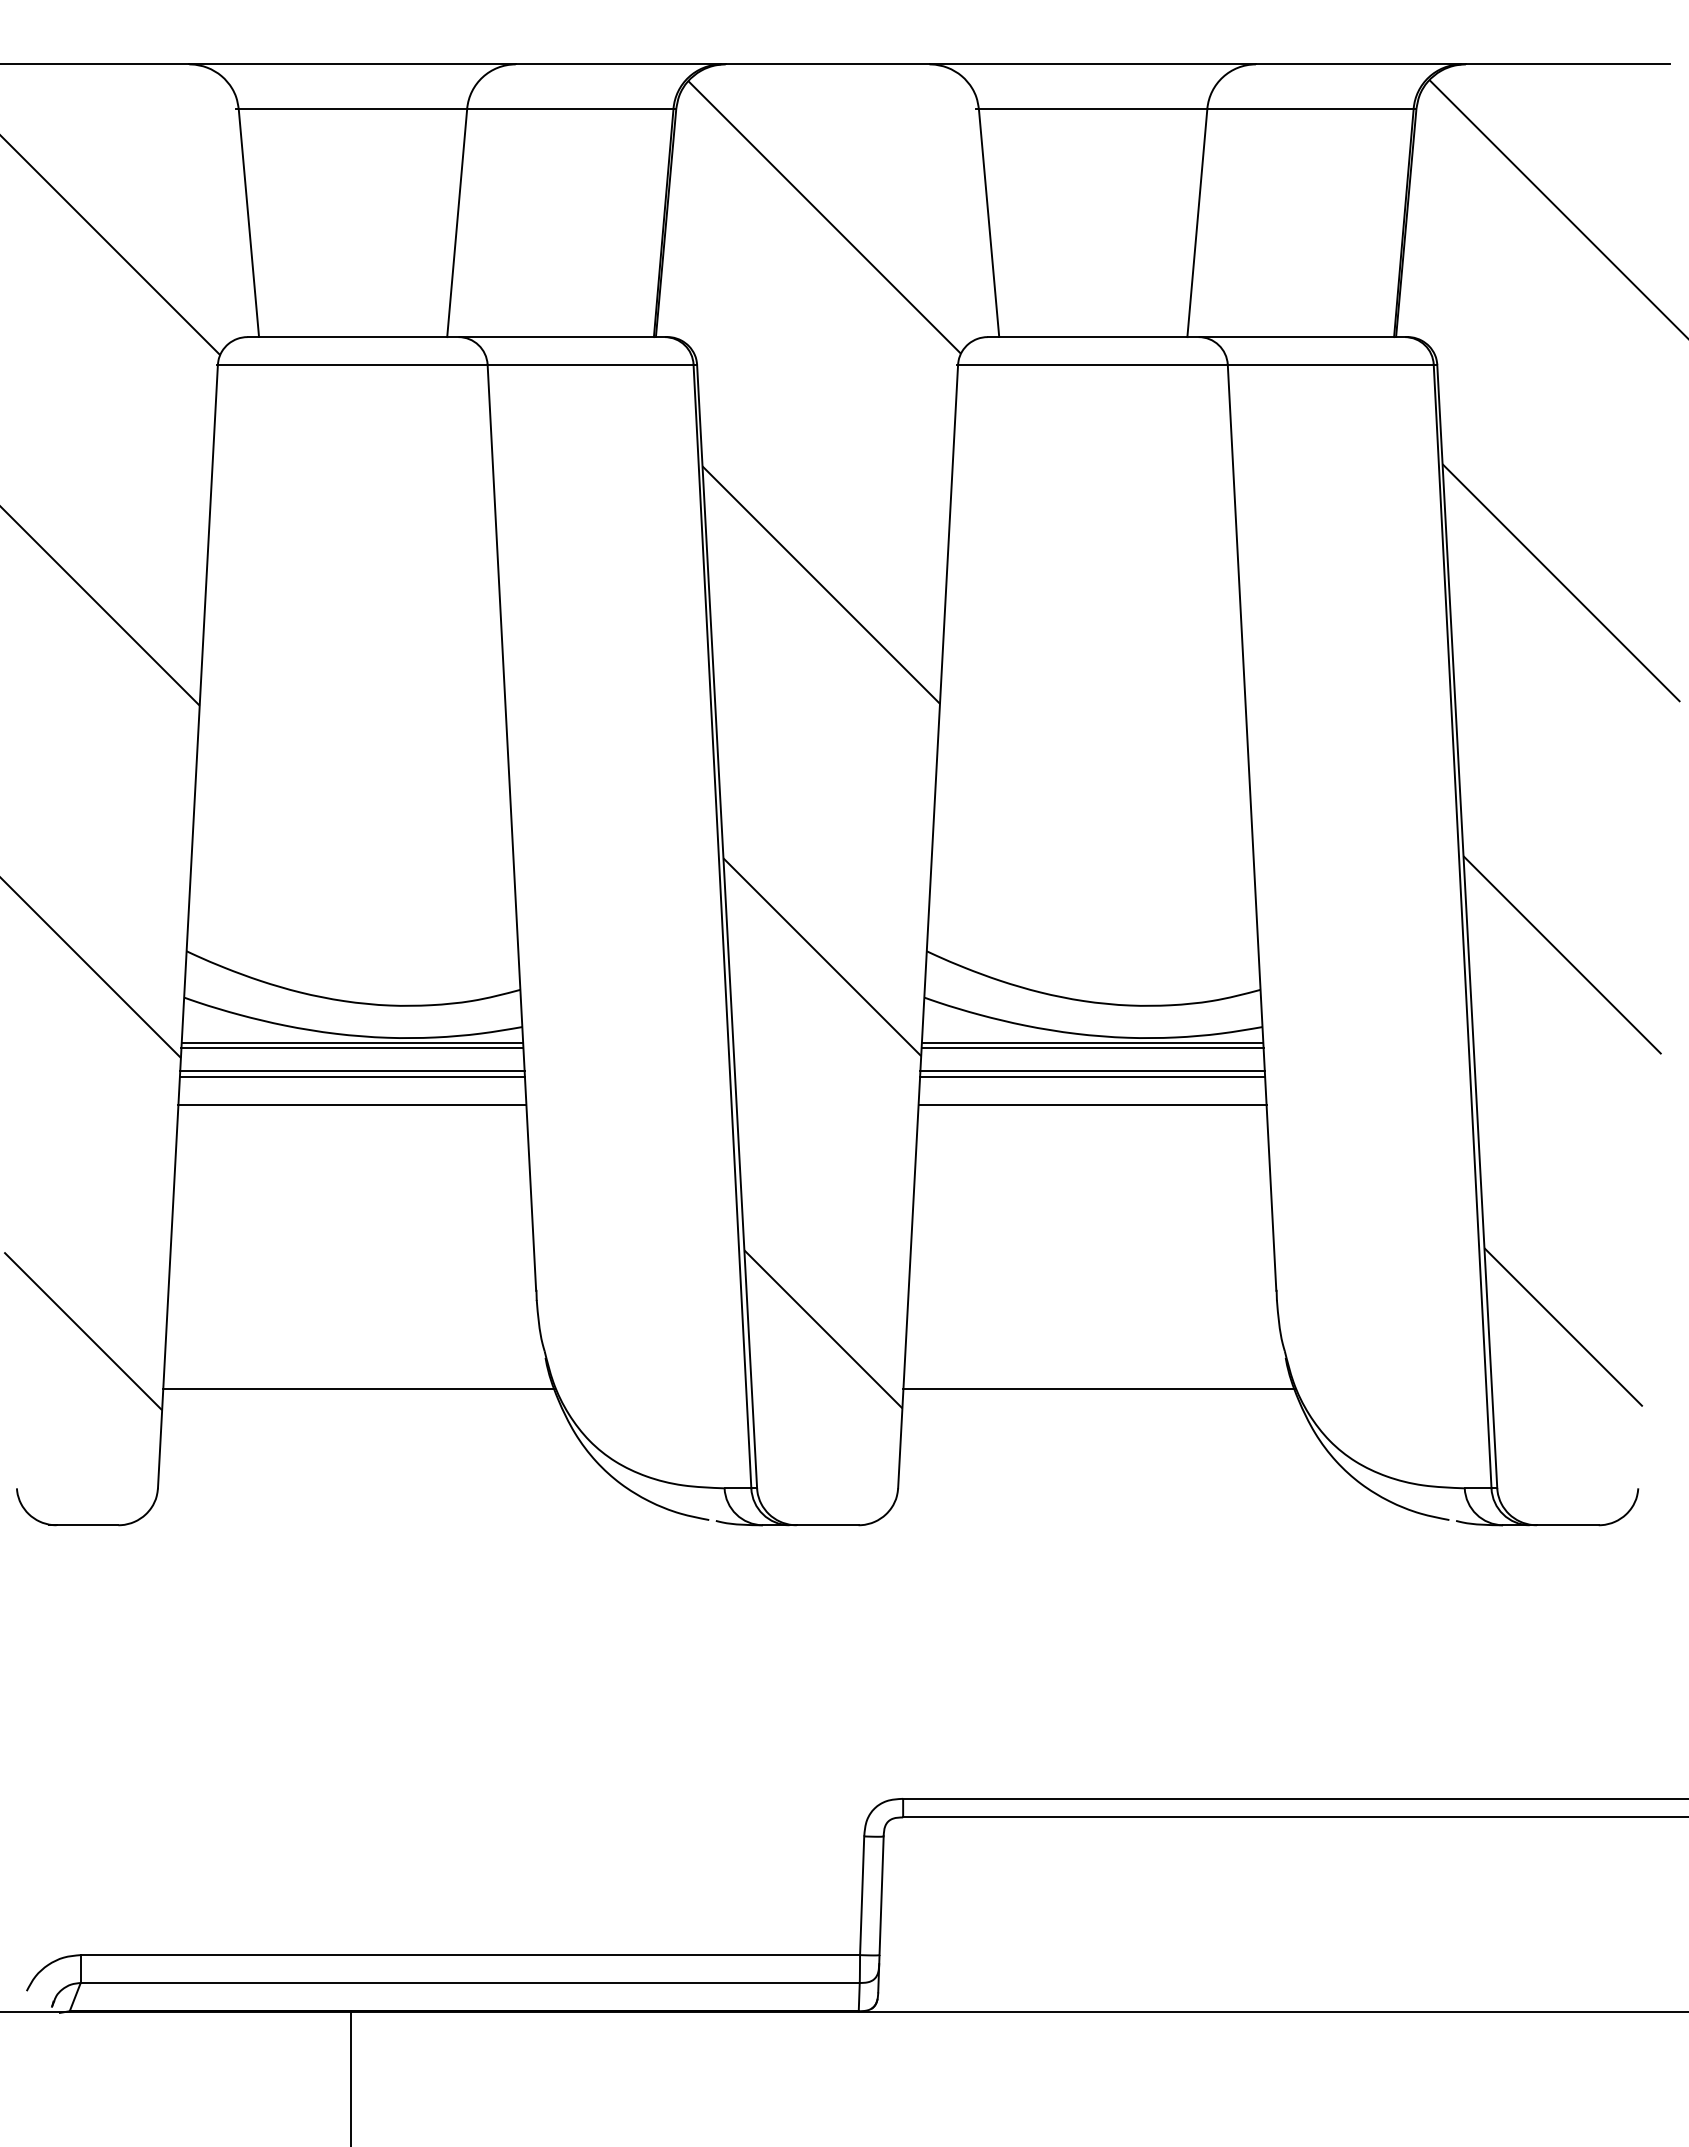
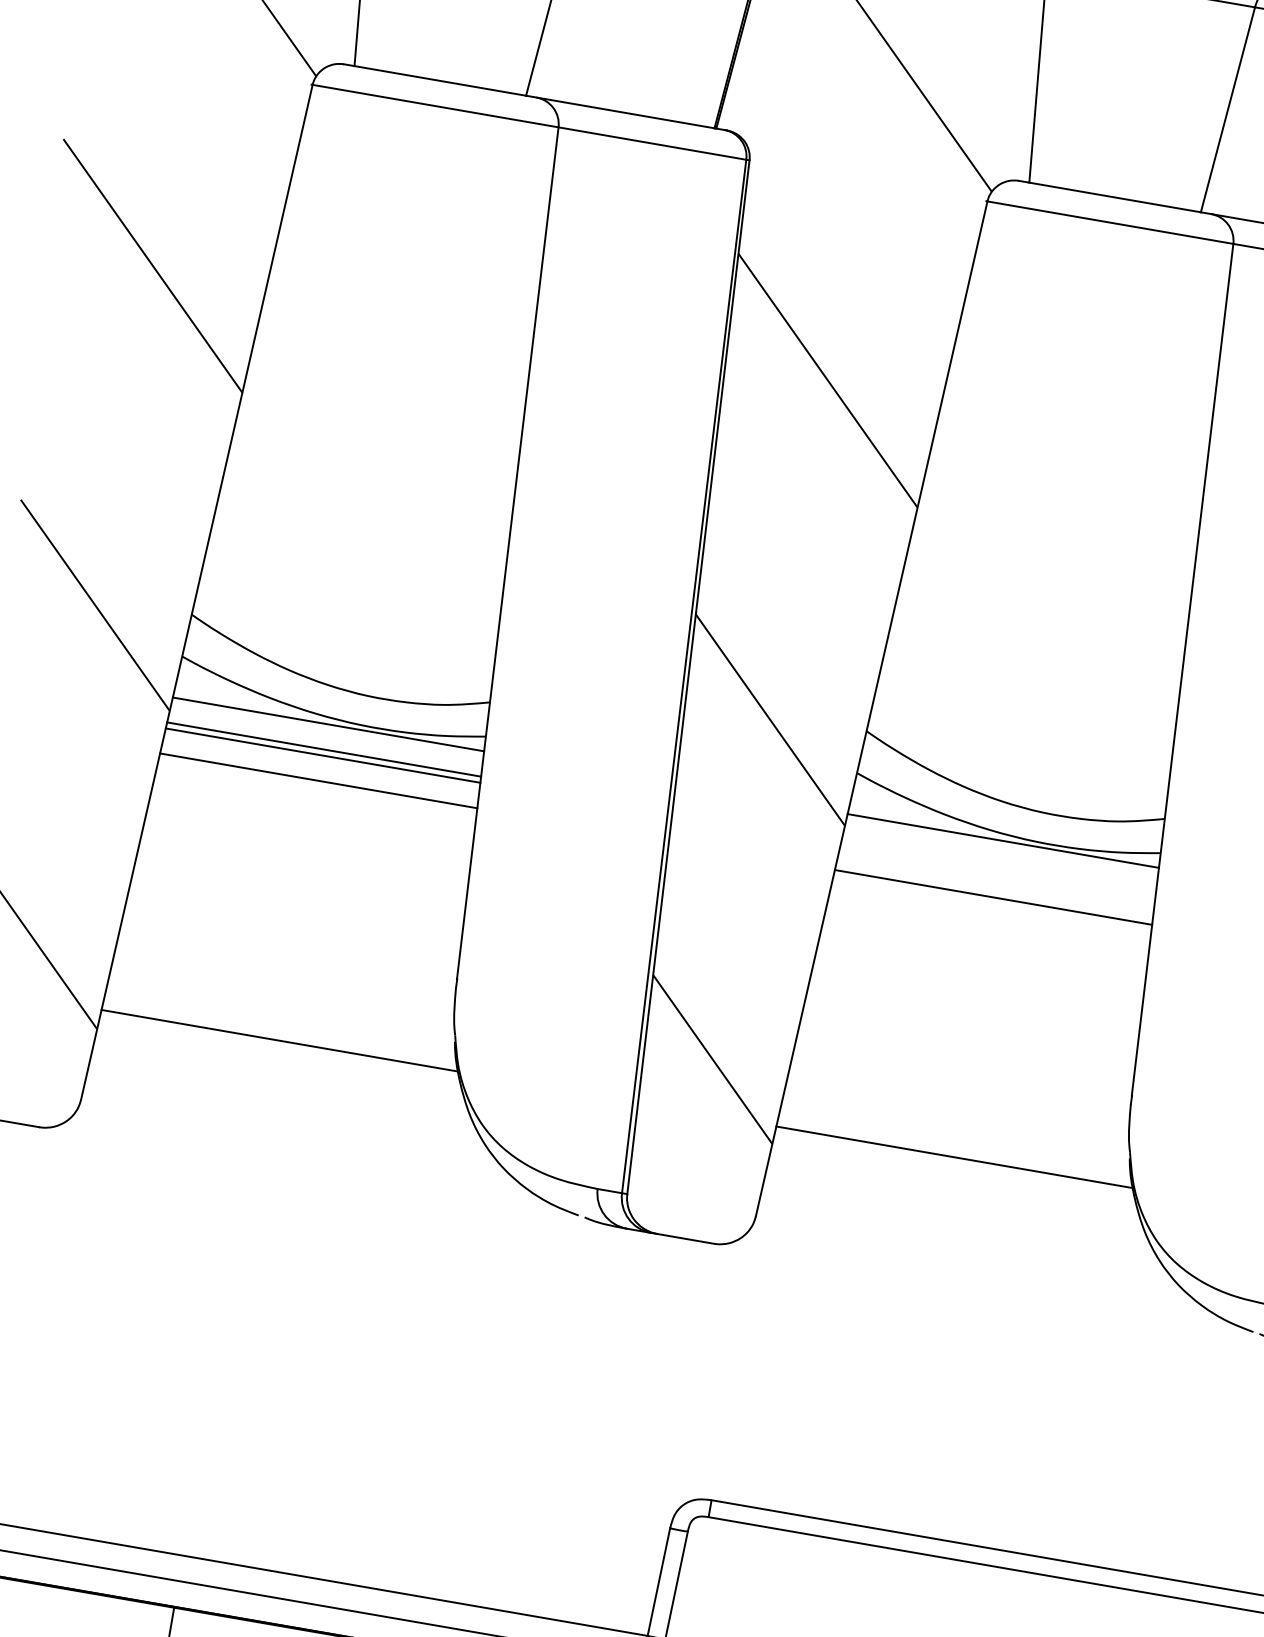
line: (352, 1048) -> (327, 729), removed
line: (1092, 1048) -> (1002, 845), removed
line: (1092, 1070) -> (998, 866), removed
line: (1092, 1077) -> (997, 872), removed

